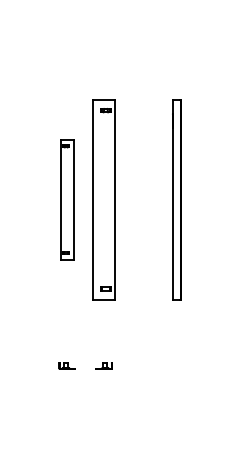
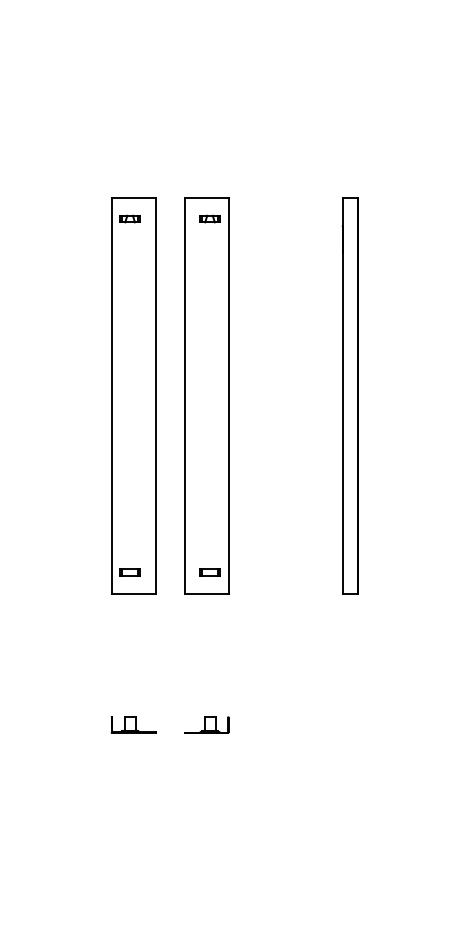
part: (66, 199) -> (131, 395), size x1.67
part: (66, 365) -> (131, 724), size x1.43
part: (103, 365) -> (205, 724), size x1.43

